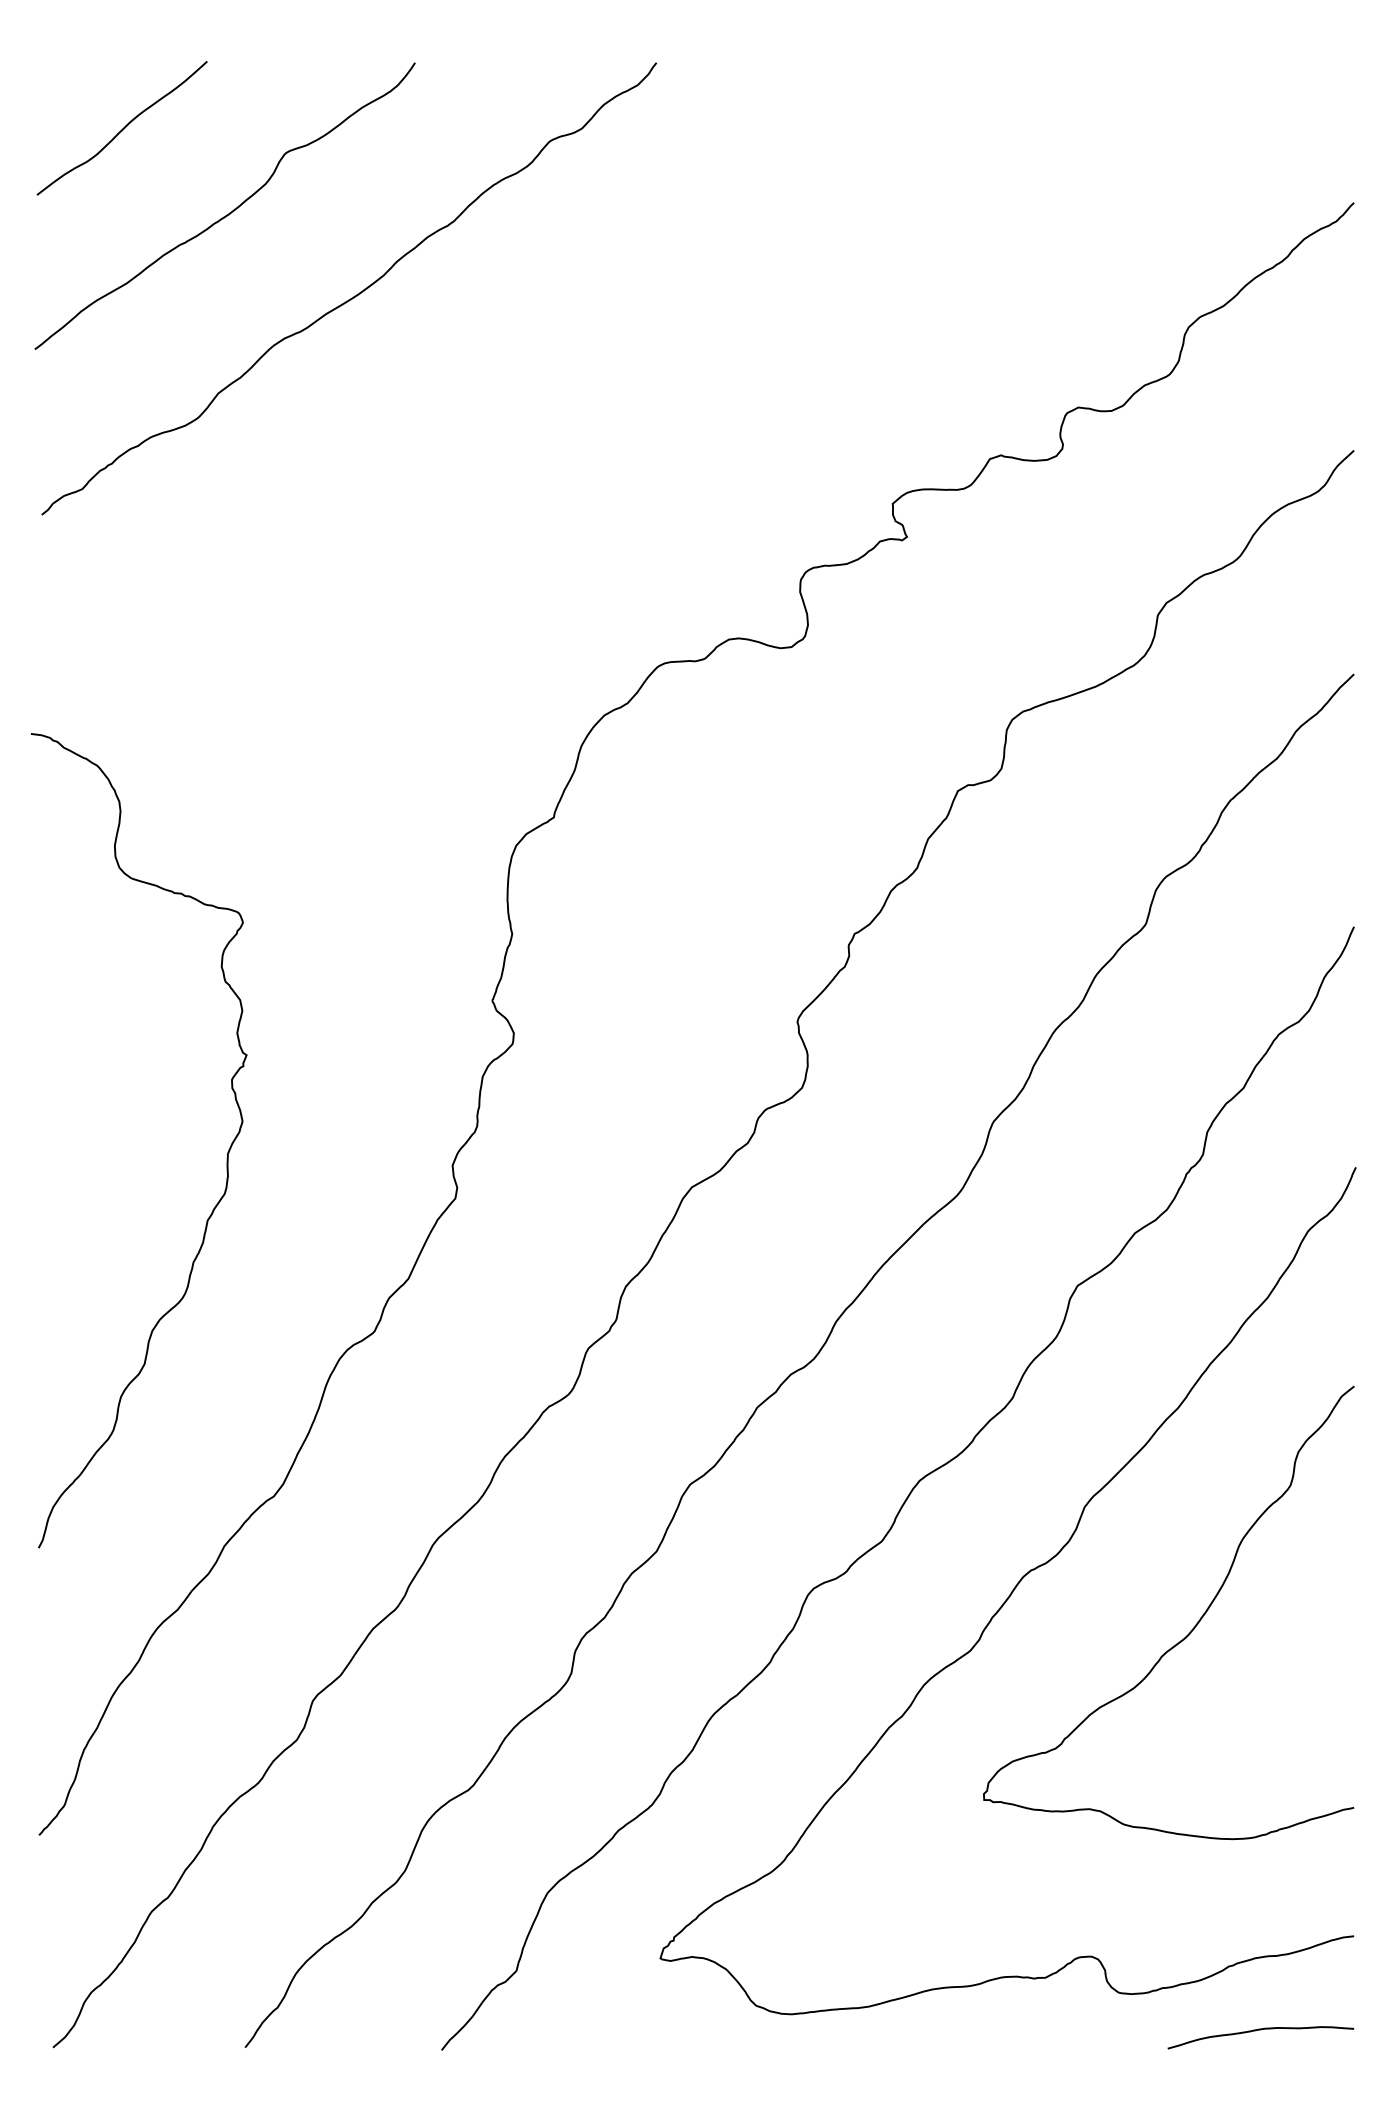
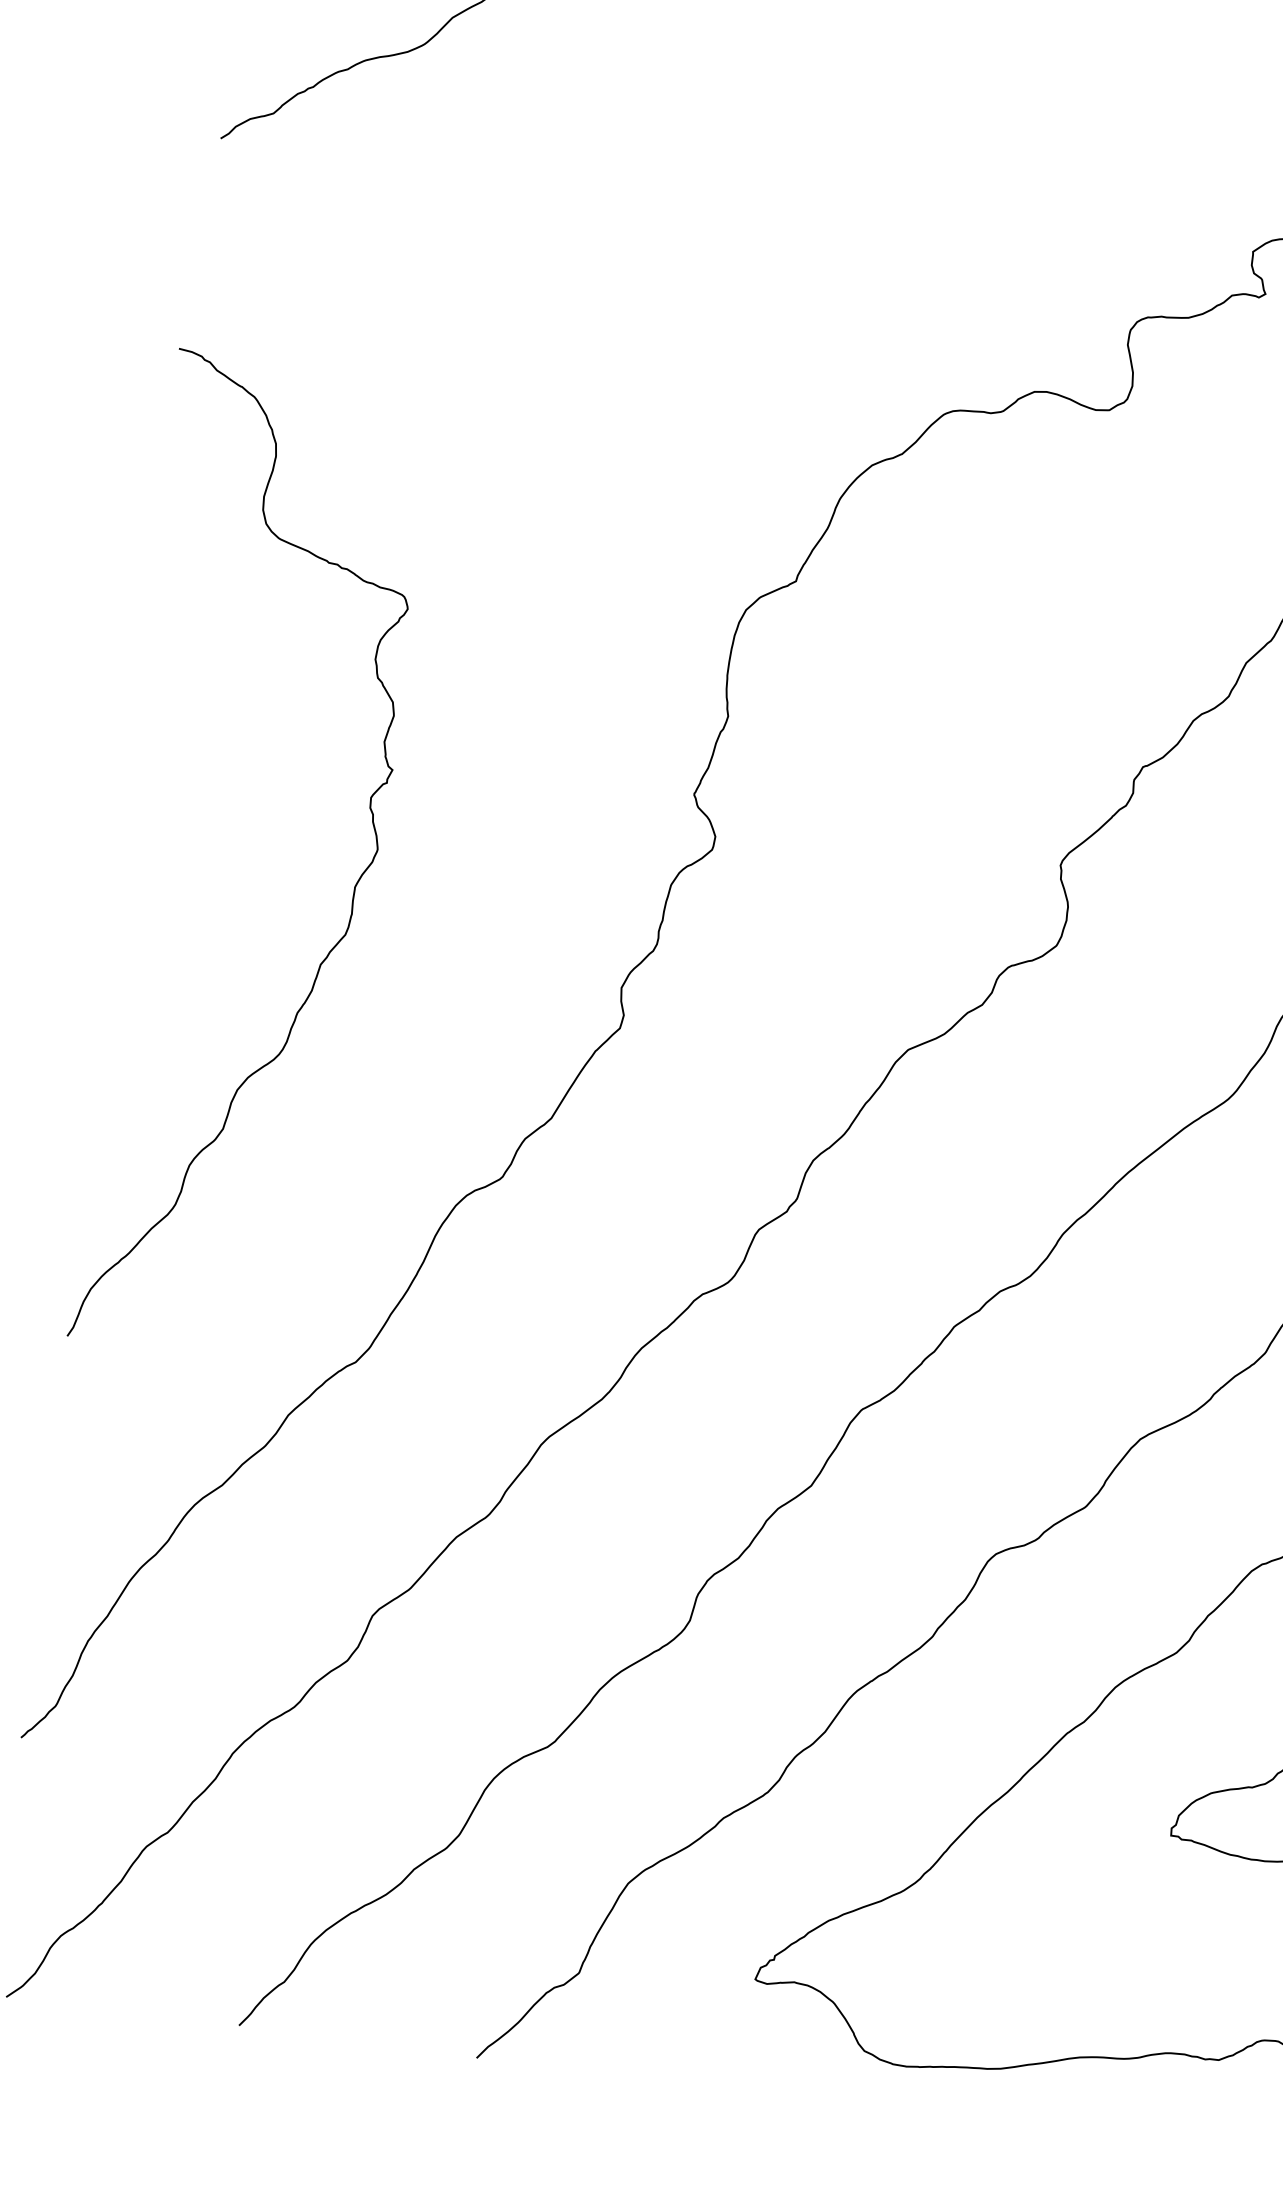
curve: (226, 1157) -> (352, 890), moved

